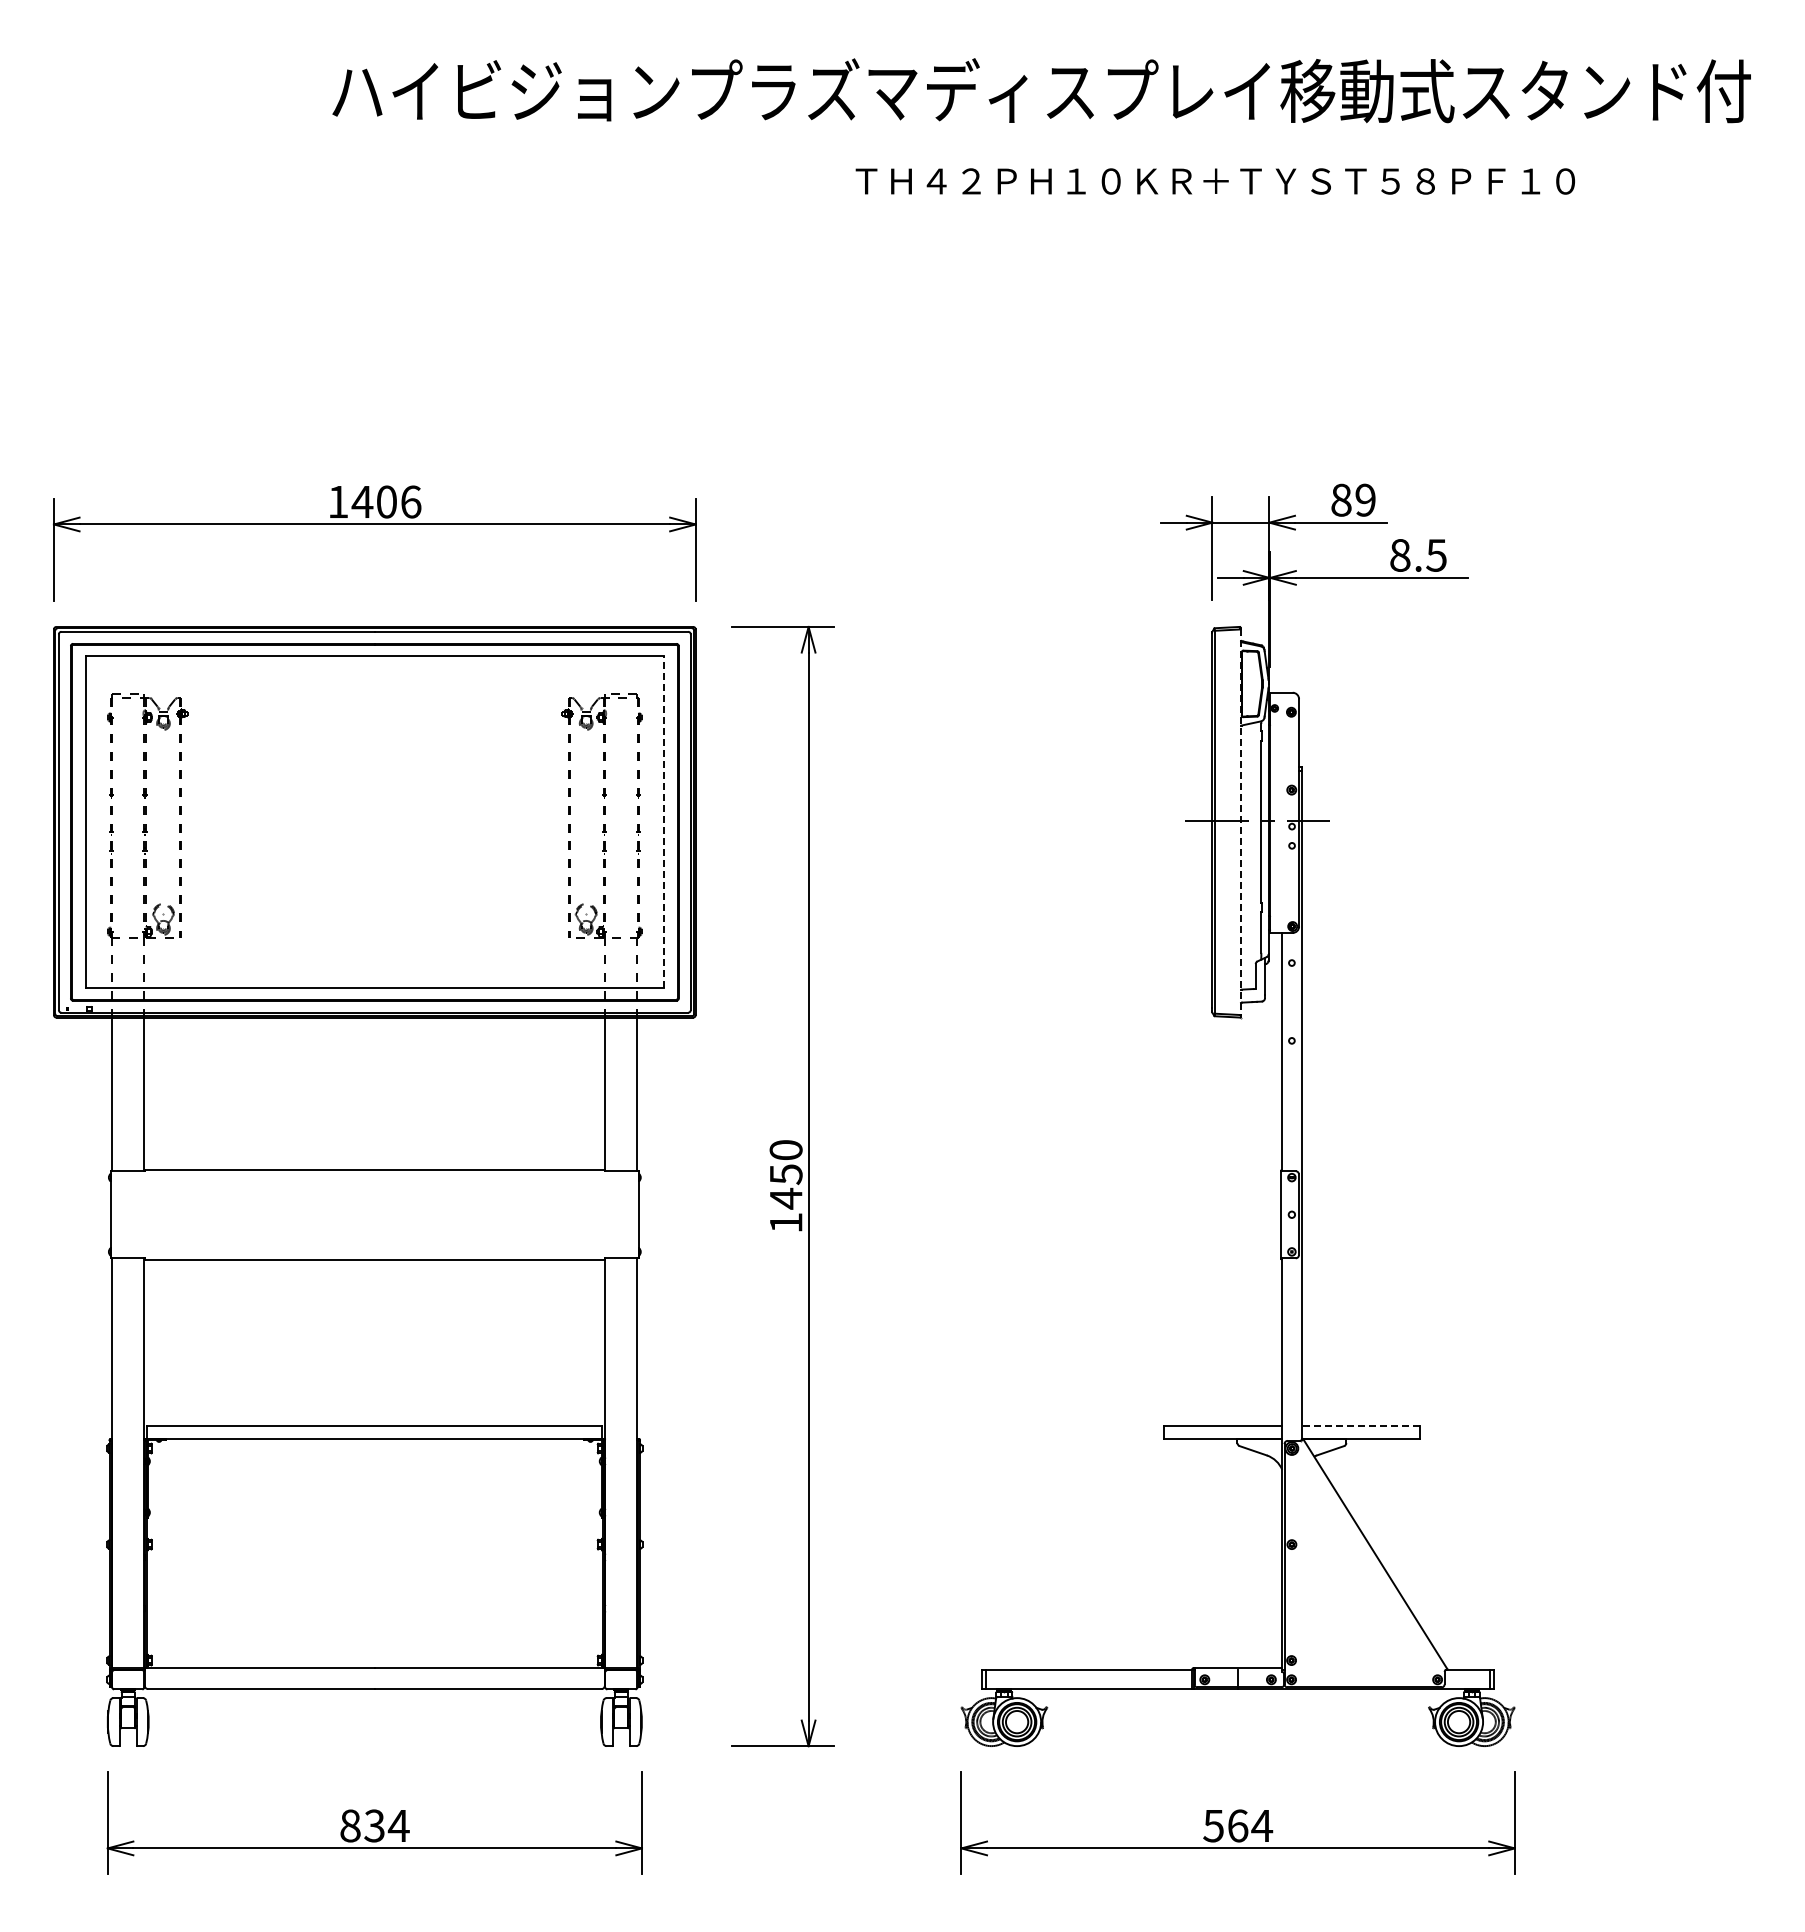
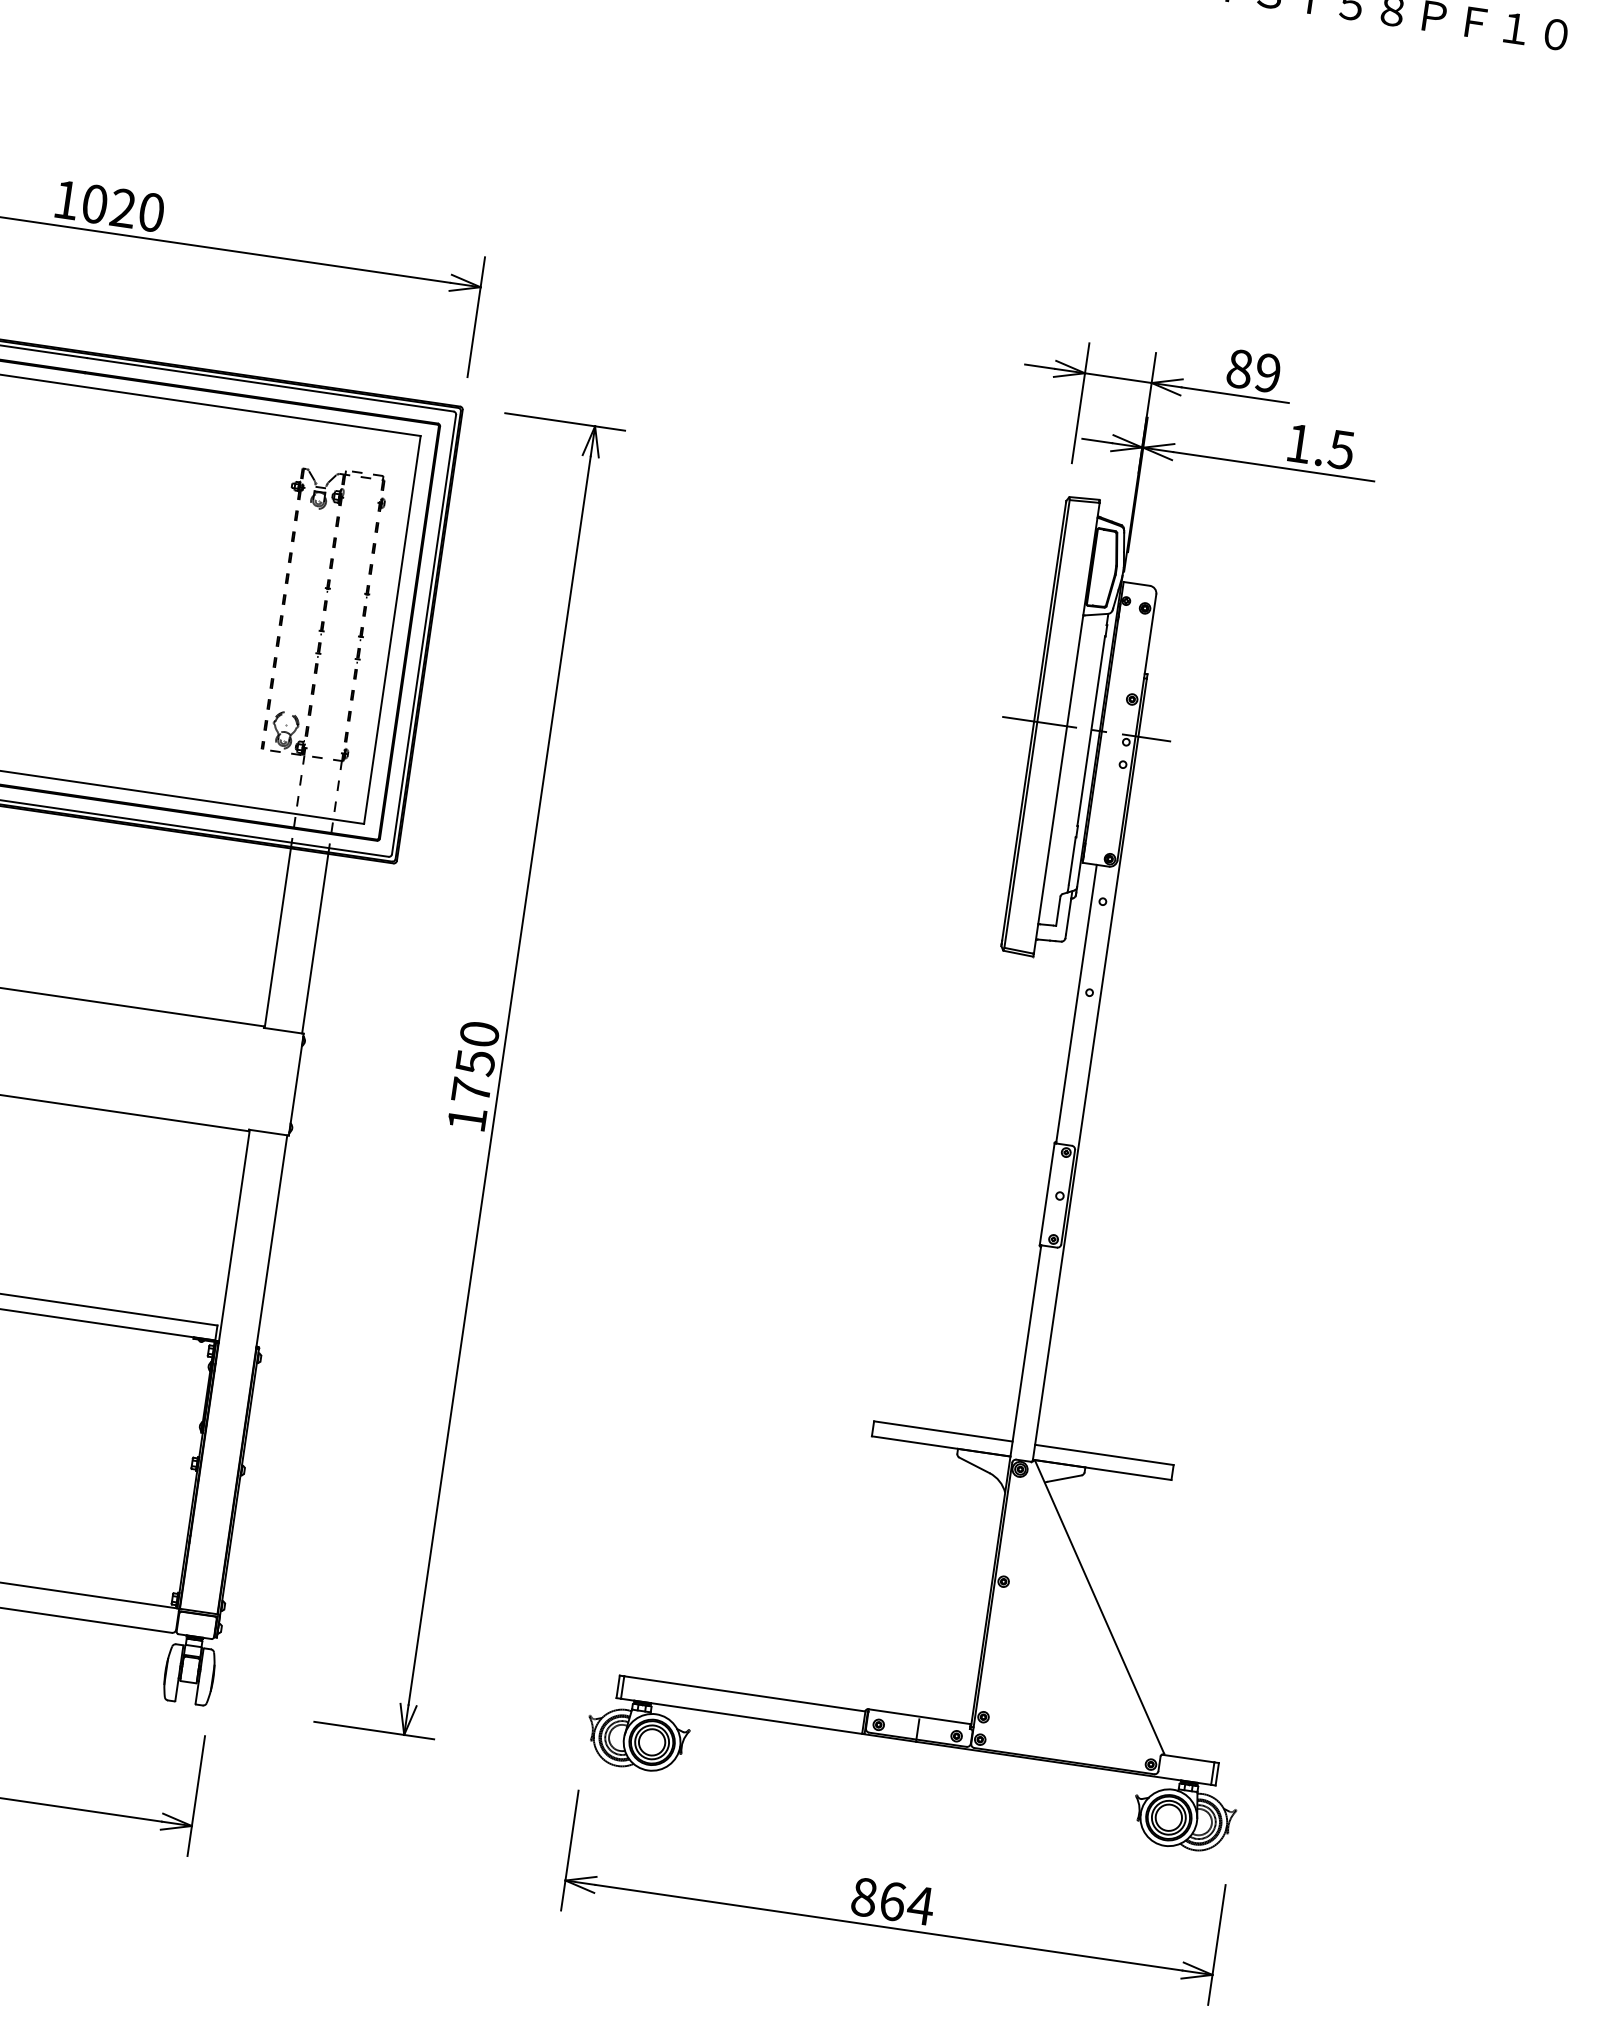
text: (386, 501) -> (122, 207), 1406 -> 1020
text: (1400, 555) -> (1299, 443), 8.5 -> 1.5
line: (663, 822) -> (392, 630), dashed -> solid
line: (1240, 822) -> (1066, 728), dashed -> solid
text: (786, 1198) -> (471, 1090), 1450 -> 1750
line: (1360, 1426) -> (1104, 1455), dashed -> solid
text: (1213, 1825) -> (864, 1896), 564 -> 864

